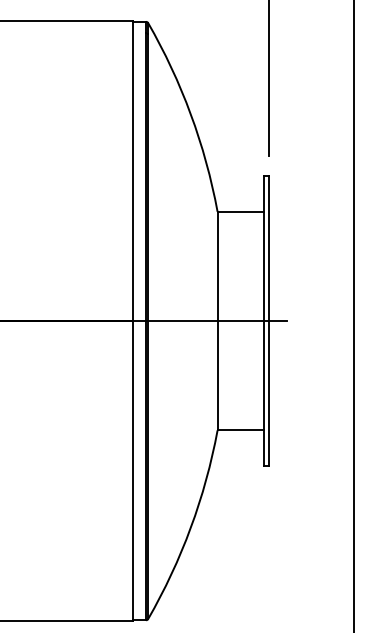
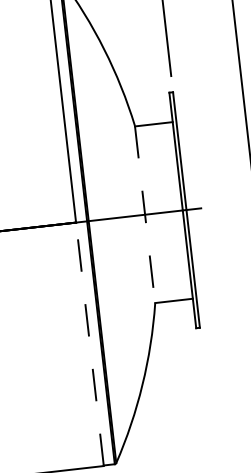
line: (217, 321) -> (145, 215), solid -> dashed
line: (132, 471) -> (89, 344), solid -> dashed

